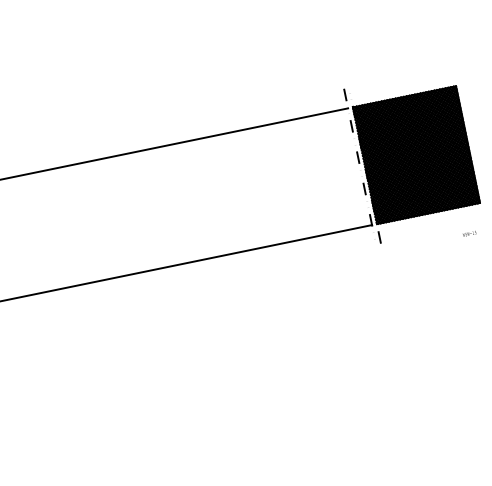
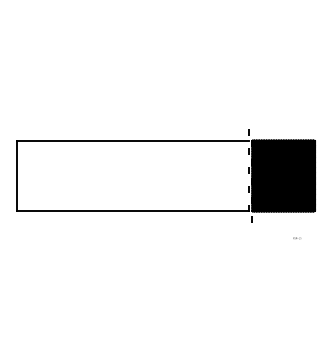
text: (470, 234) -> (297, 238), moved

